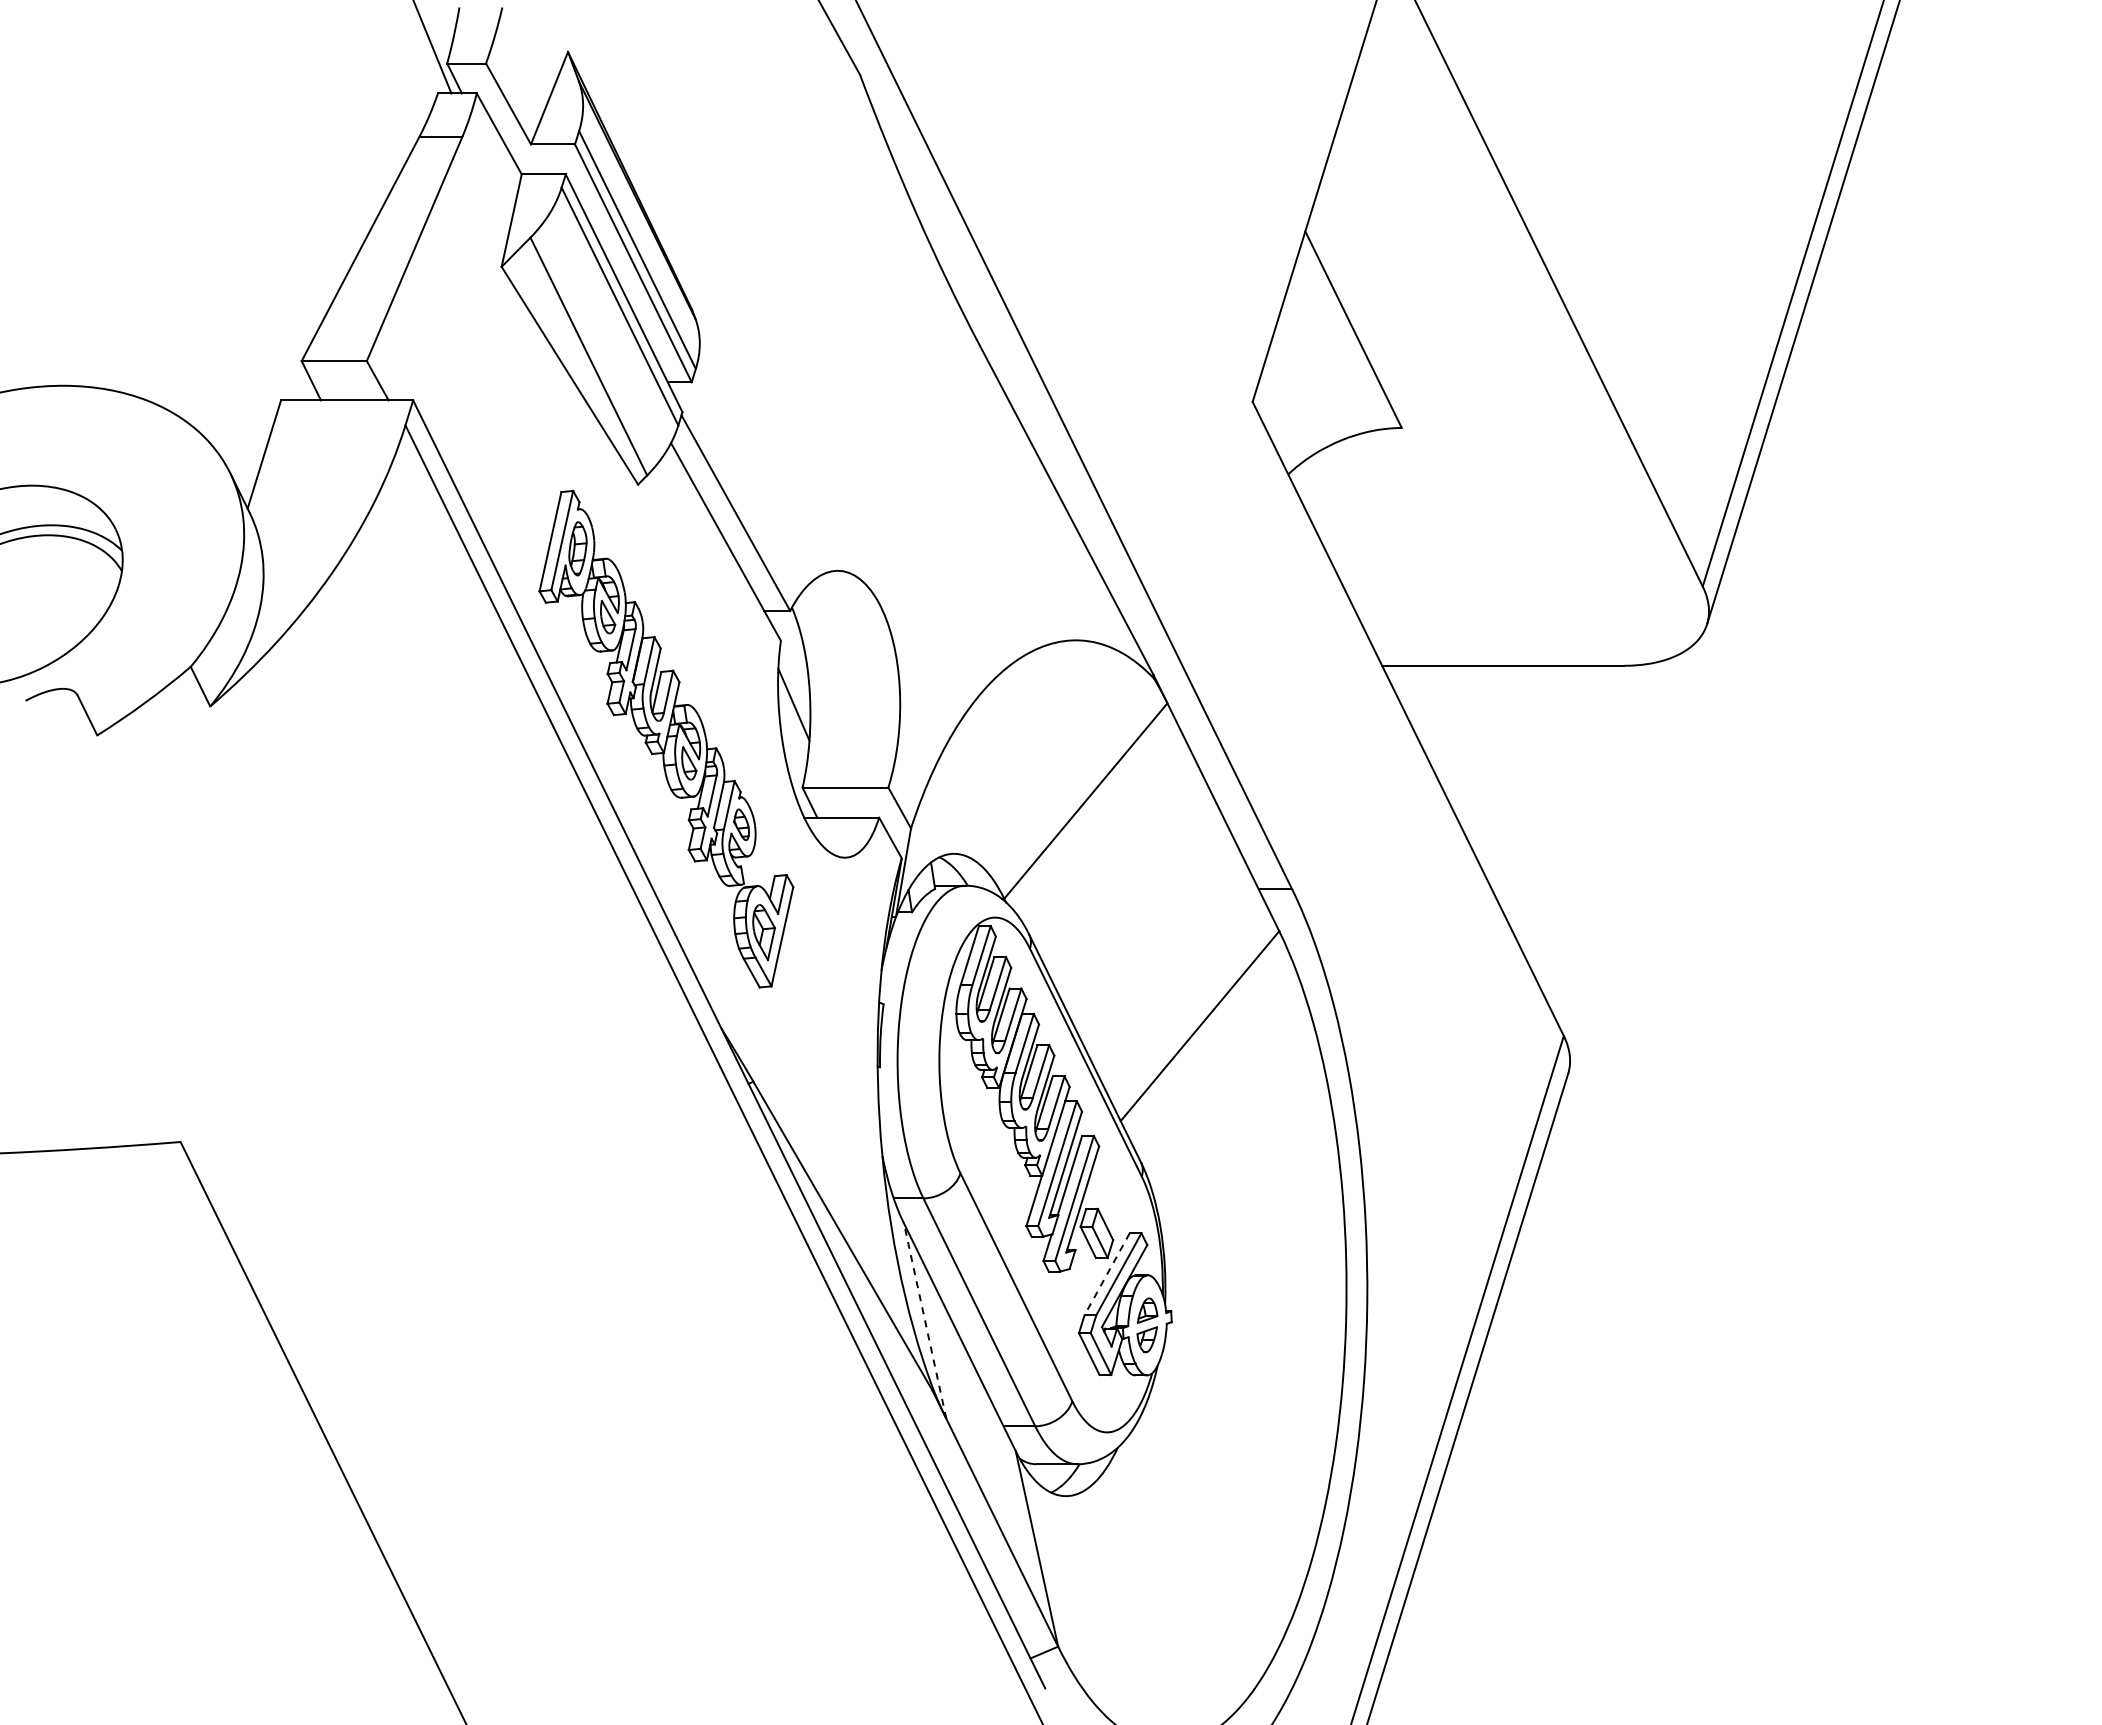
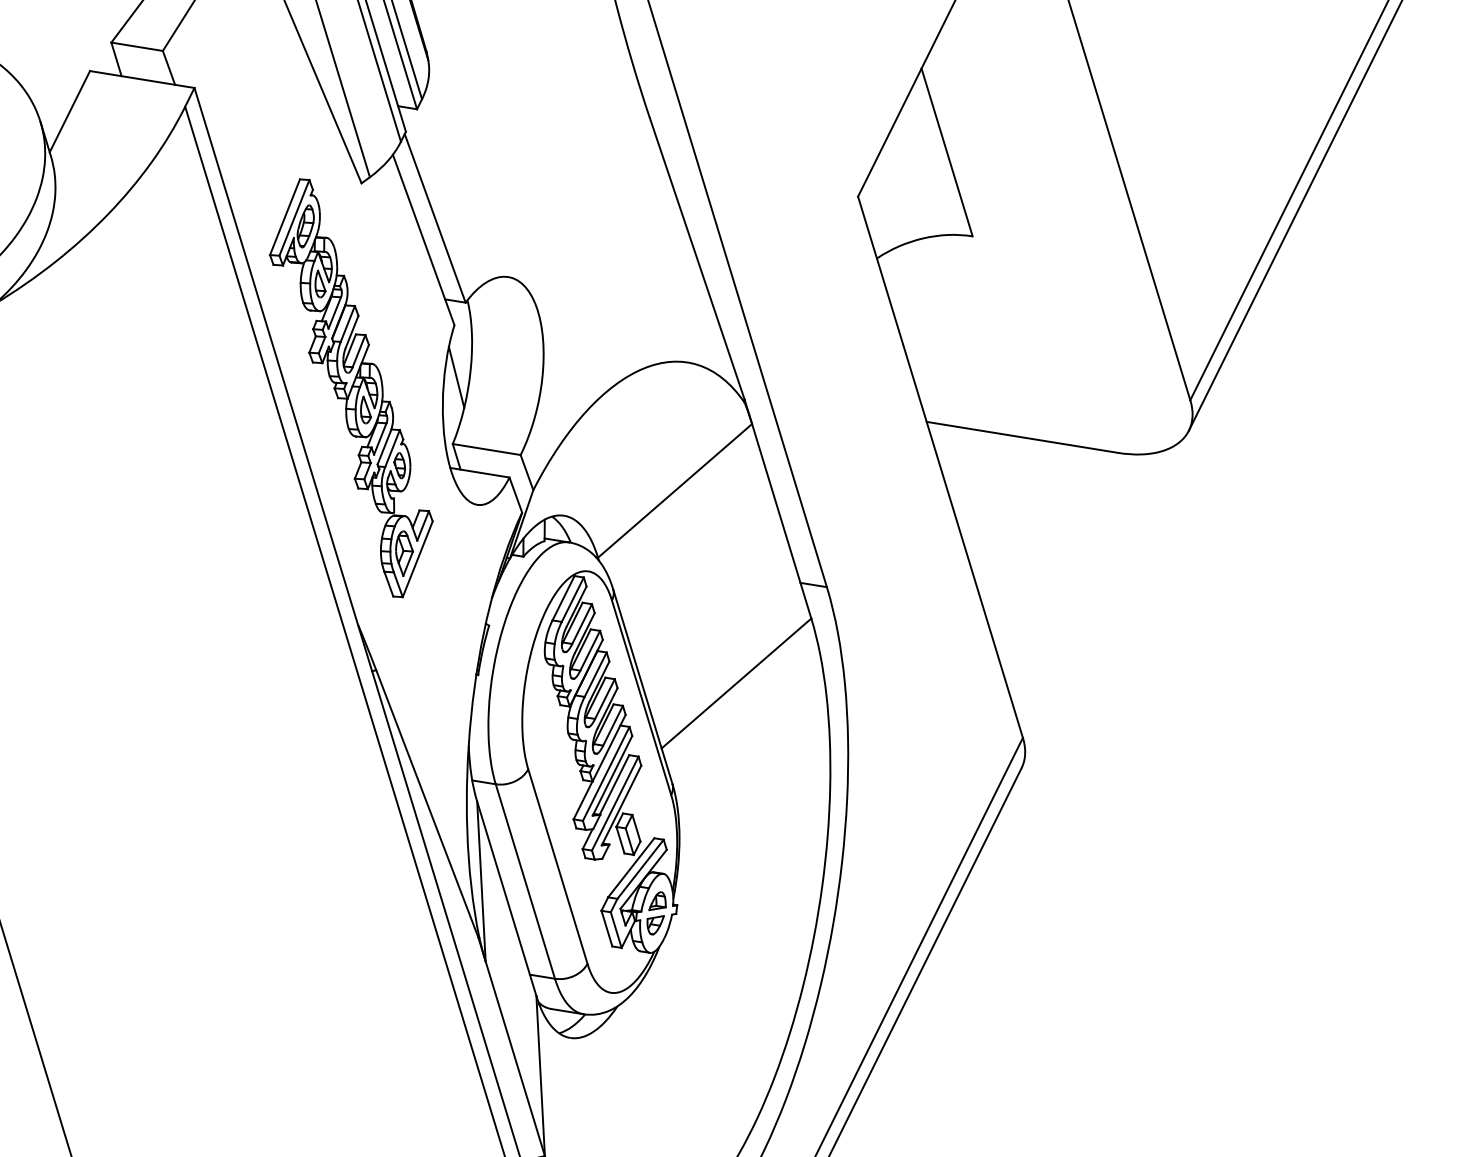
line: (1107, 1274) -> (631, 868), dashed -> solid
line: (925, 1321) -> (481, 881), dashed -> solid

